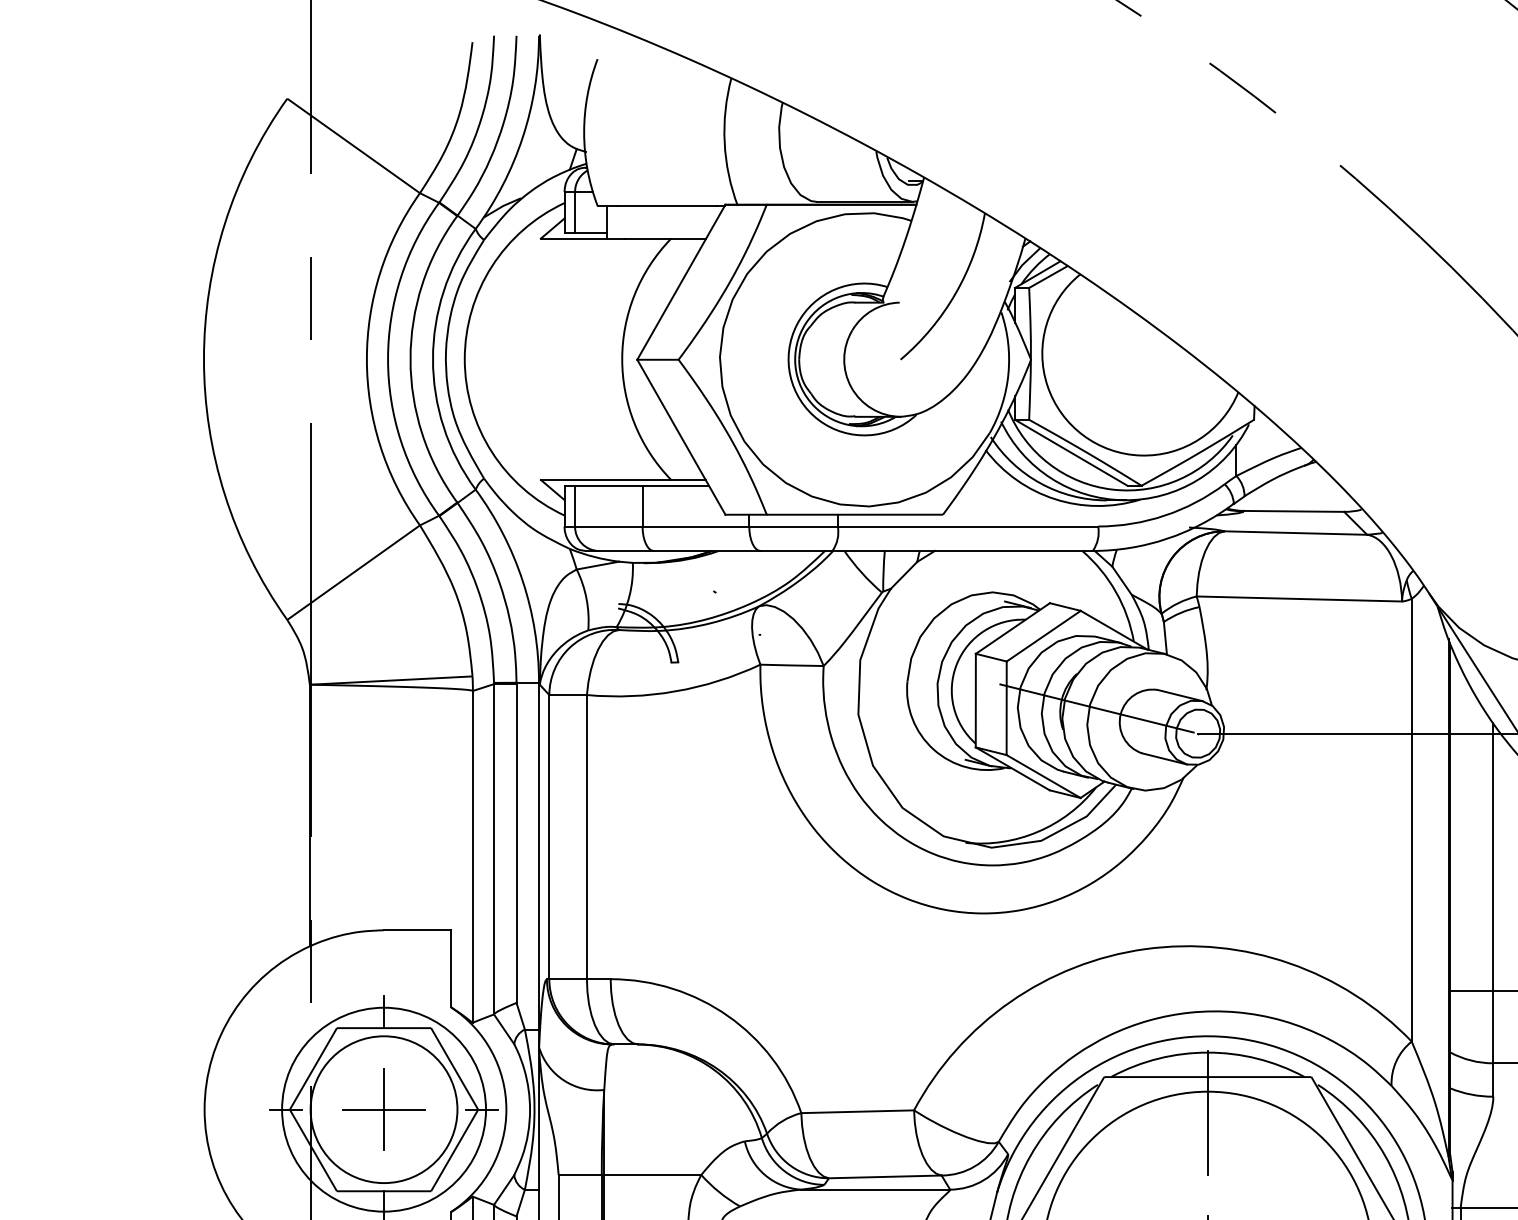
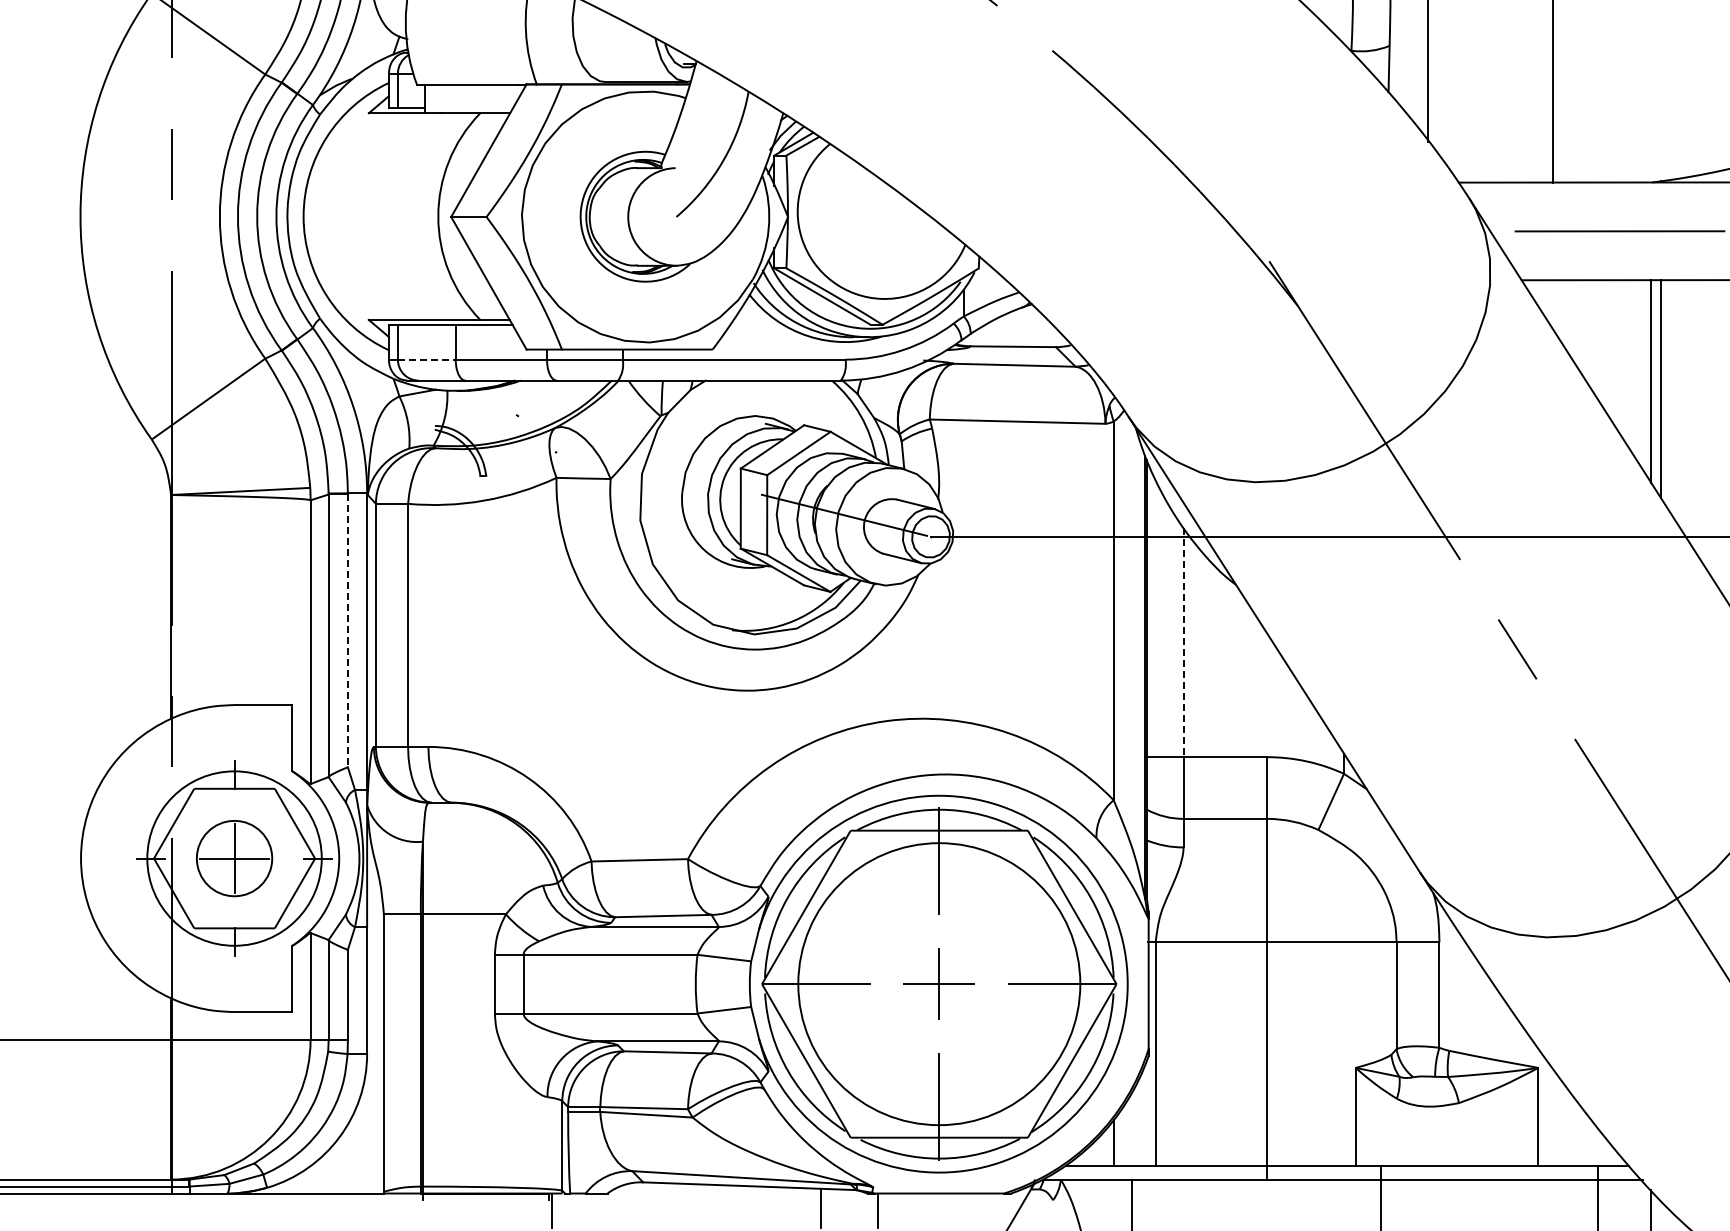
line: (608, 526) -> (426, 359), solid -> dashed
line: (516, 844) -> (347, 631), solid -> dashed
line: (1493, 858) -> (1183, 643), solid -> dashed
circle: (383, 1109) -> (234, 858), size x0.6

